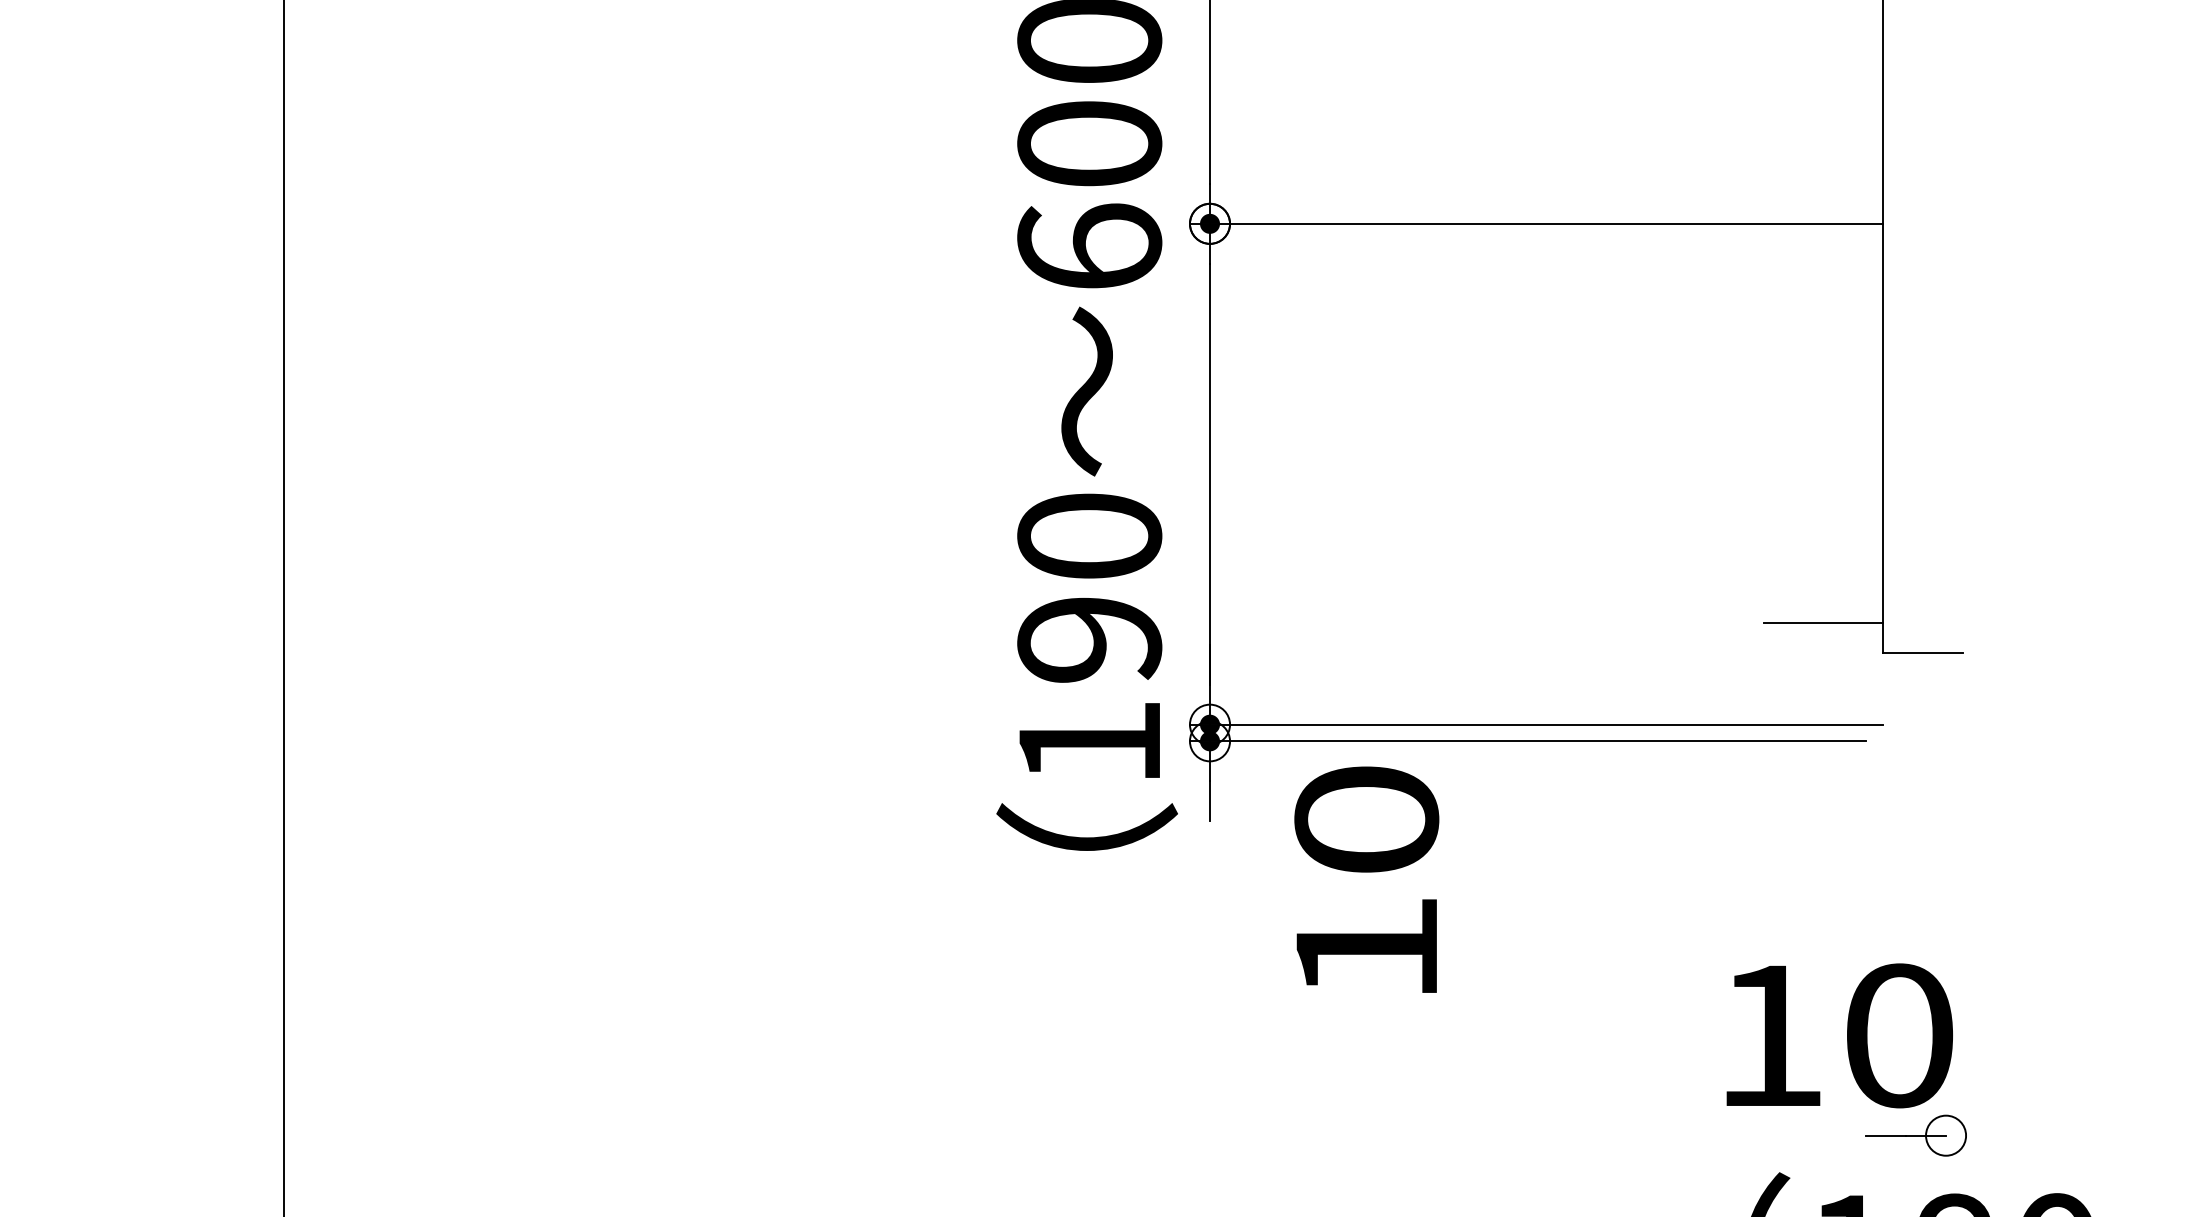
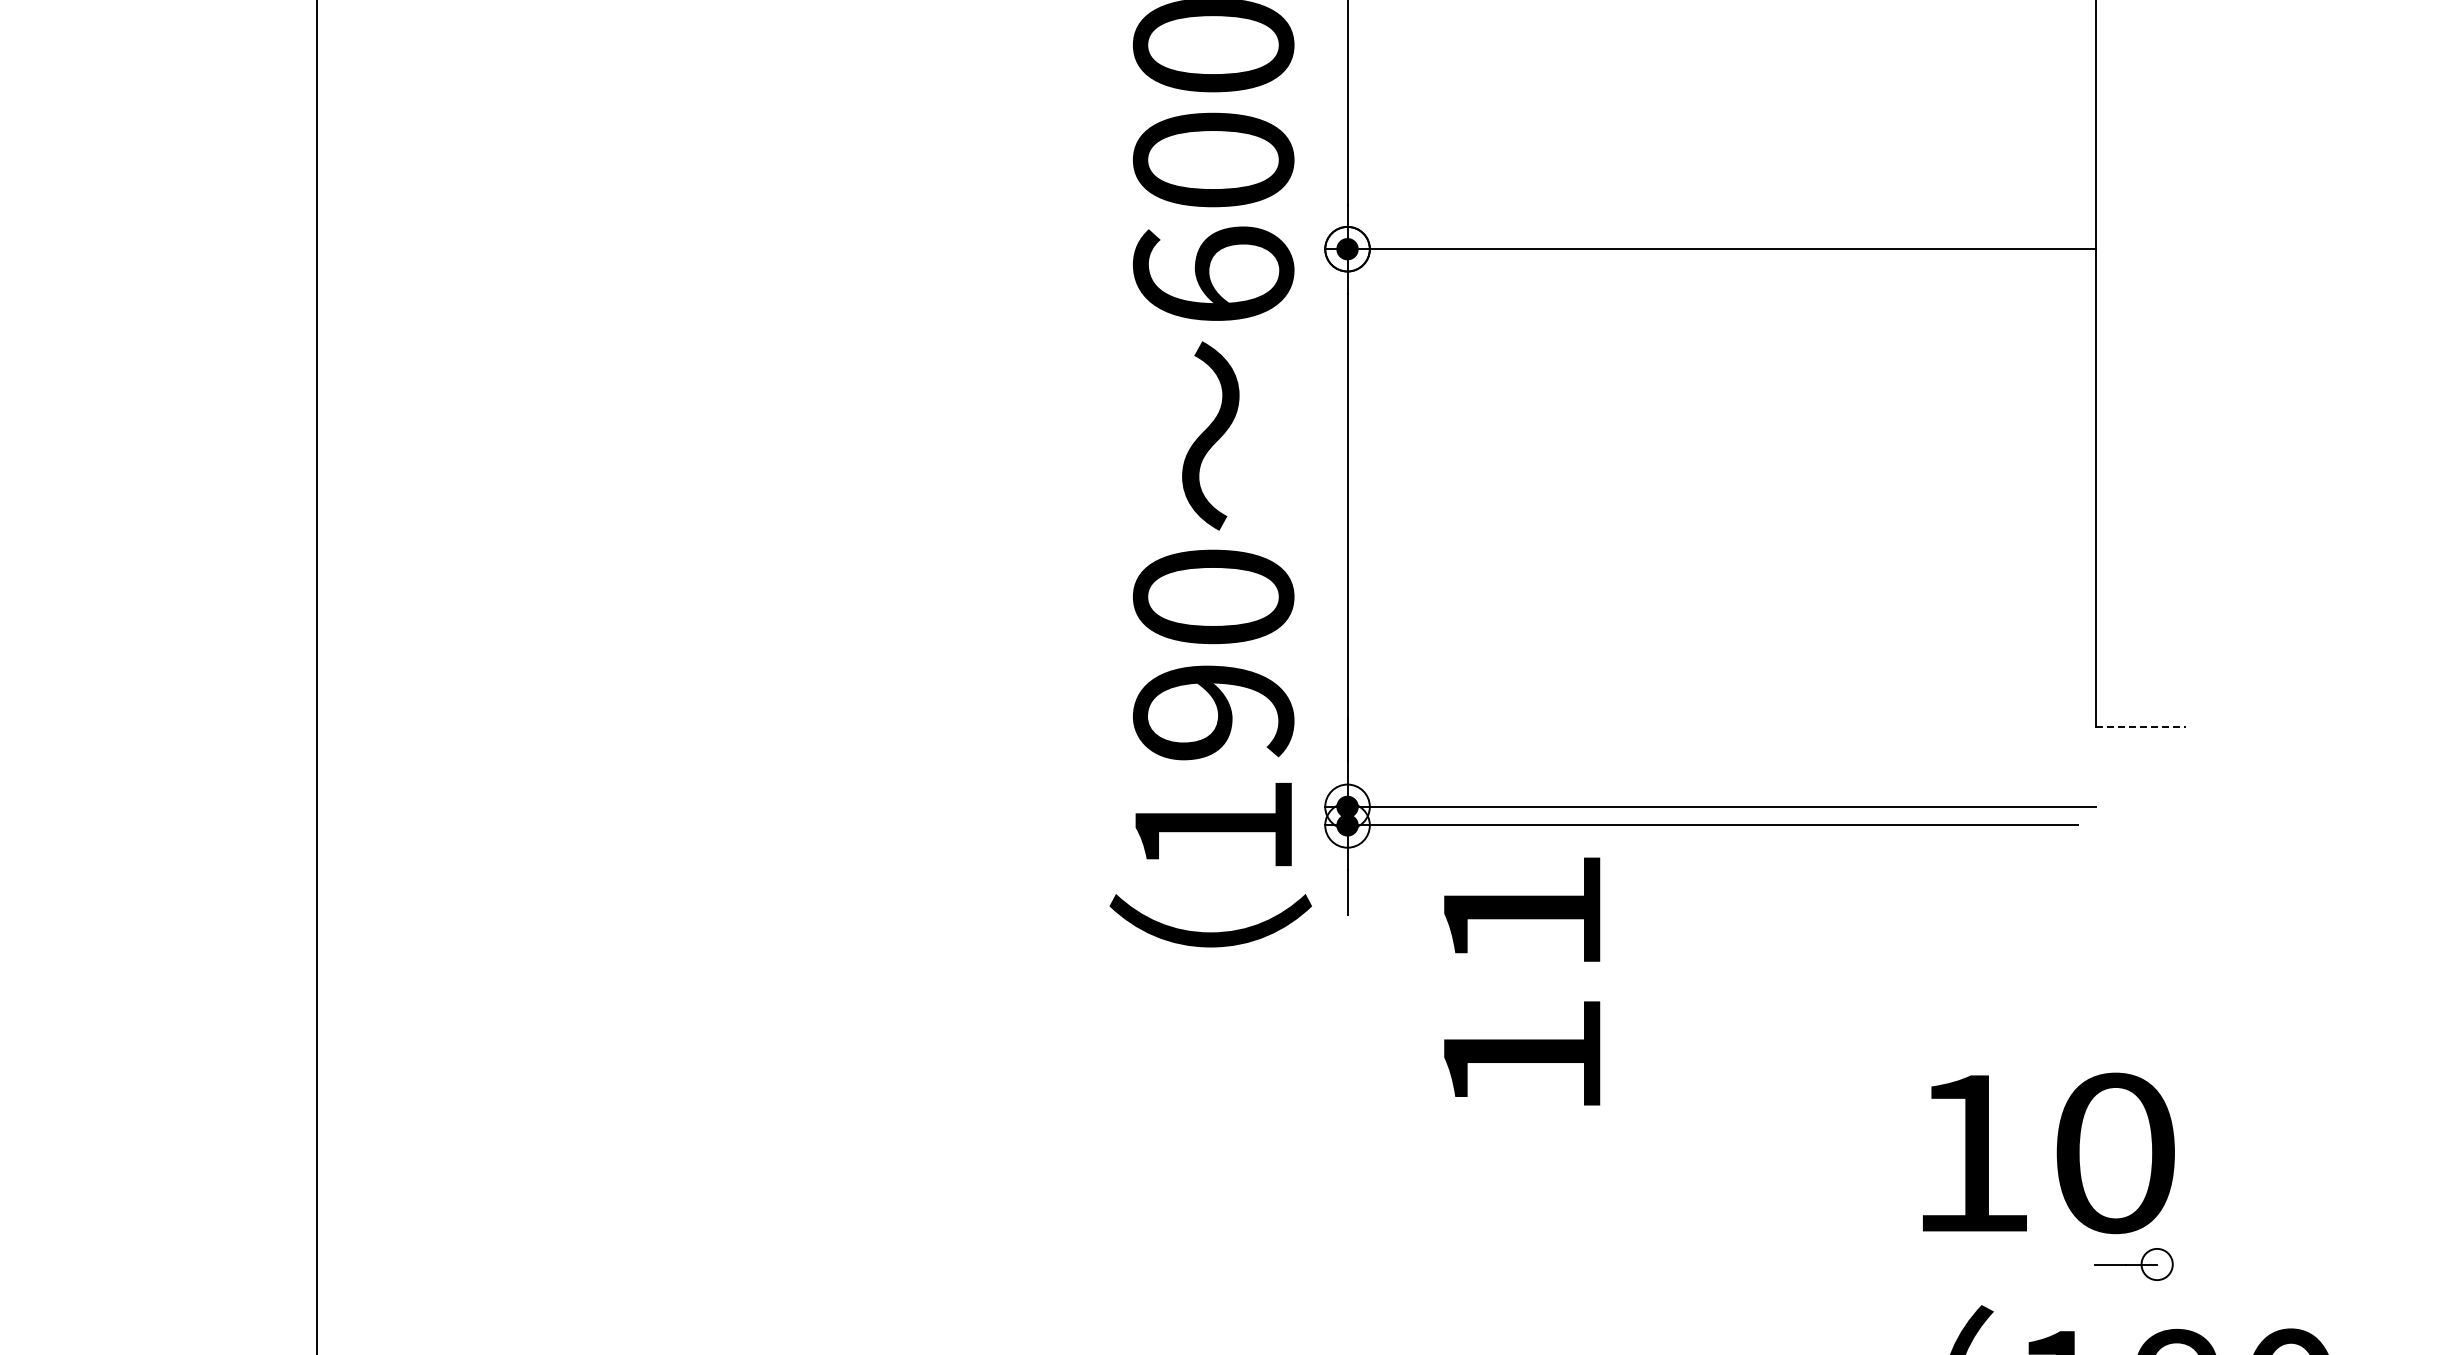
line: (1823, 622) -> (2030, 693), removed
line: (1923, 652) -> (2141, 726), solid -> dashed
text: (1366, 819) -> (1521, 912), 10 -> 11
part: (1915, 1135) -> (2133, 1264), size x0.7

